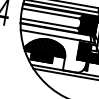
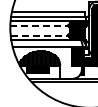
line: (51, 13) -> (39, 25), solid -> dashed
line: (49, 23) -> (39, 35), solid -> dashed

